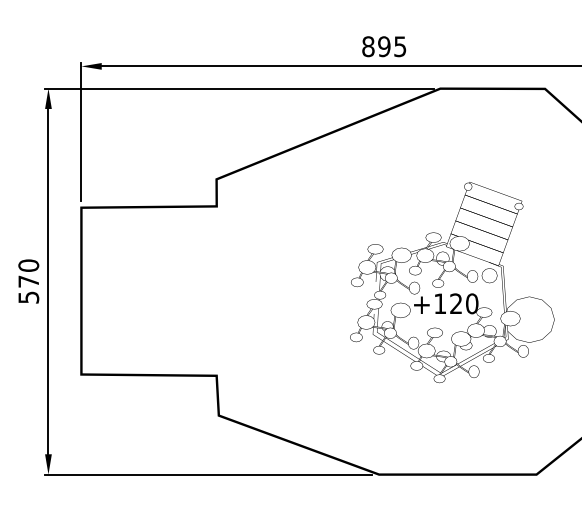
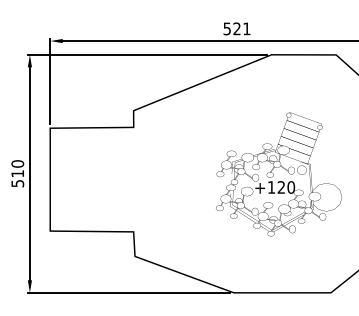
text: (383, 46) -> (236, 28), 895 -> 521
text: (28, 281) -> (17, 173), 570 -> 510

